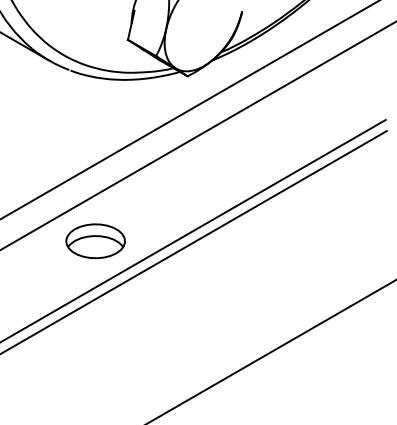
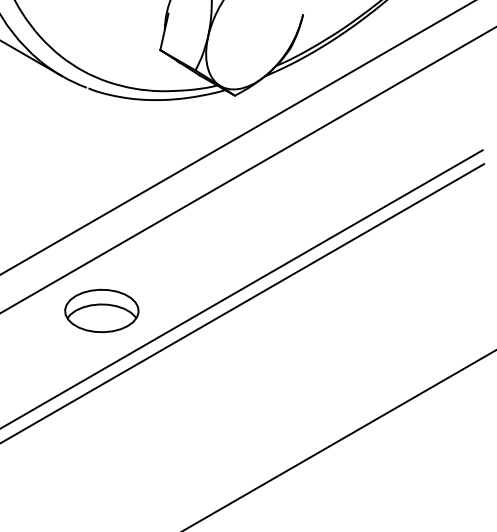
part: (95, 240) -> (101, 310), moved

